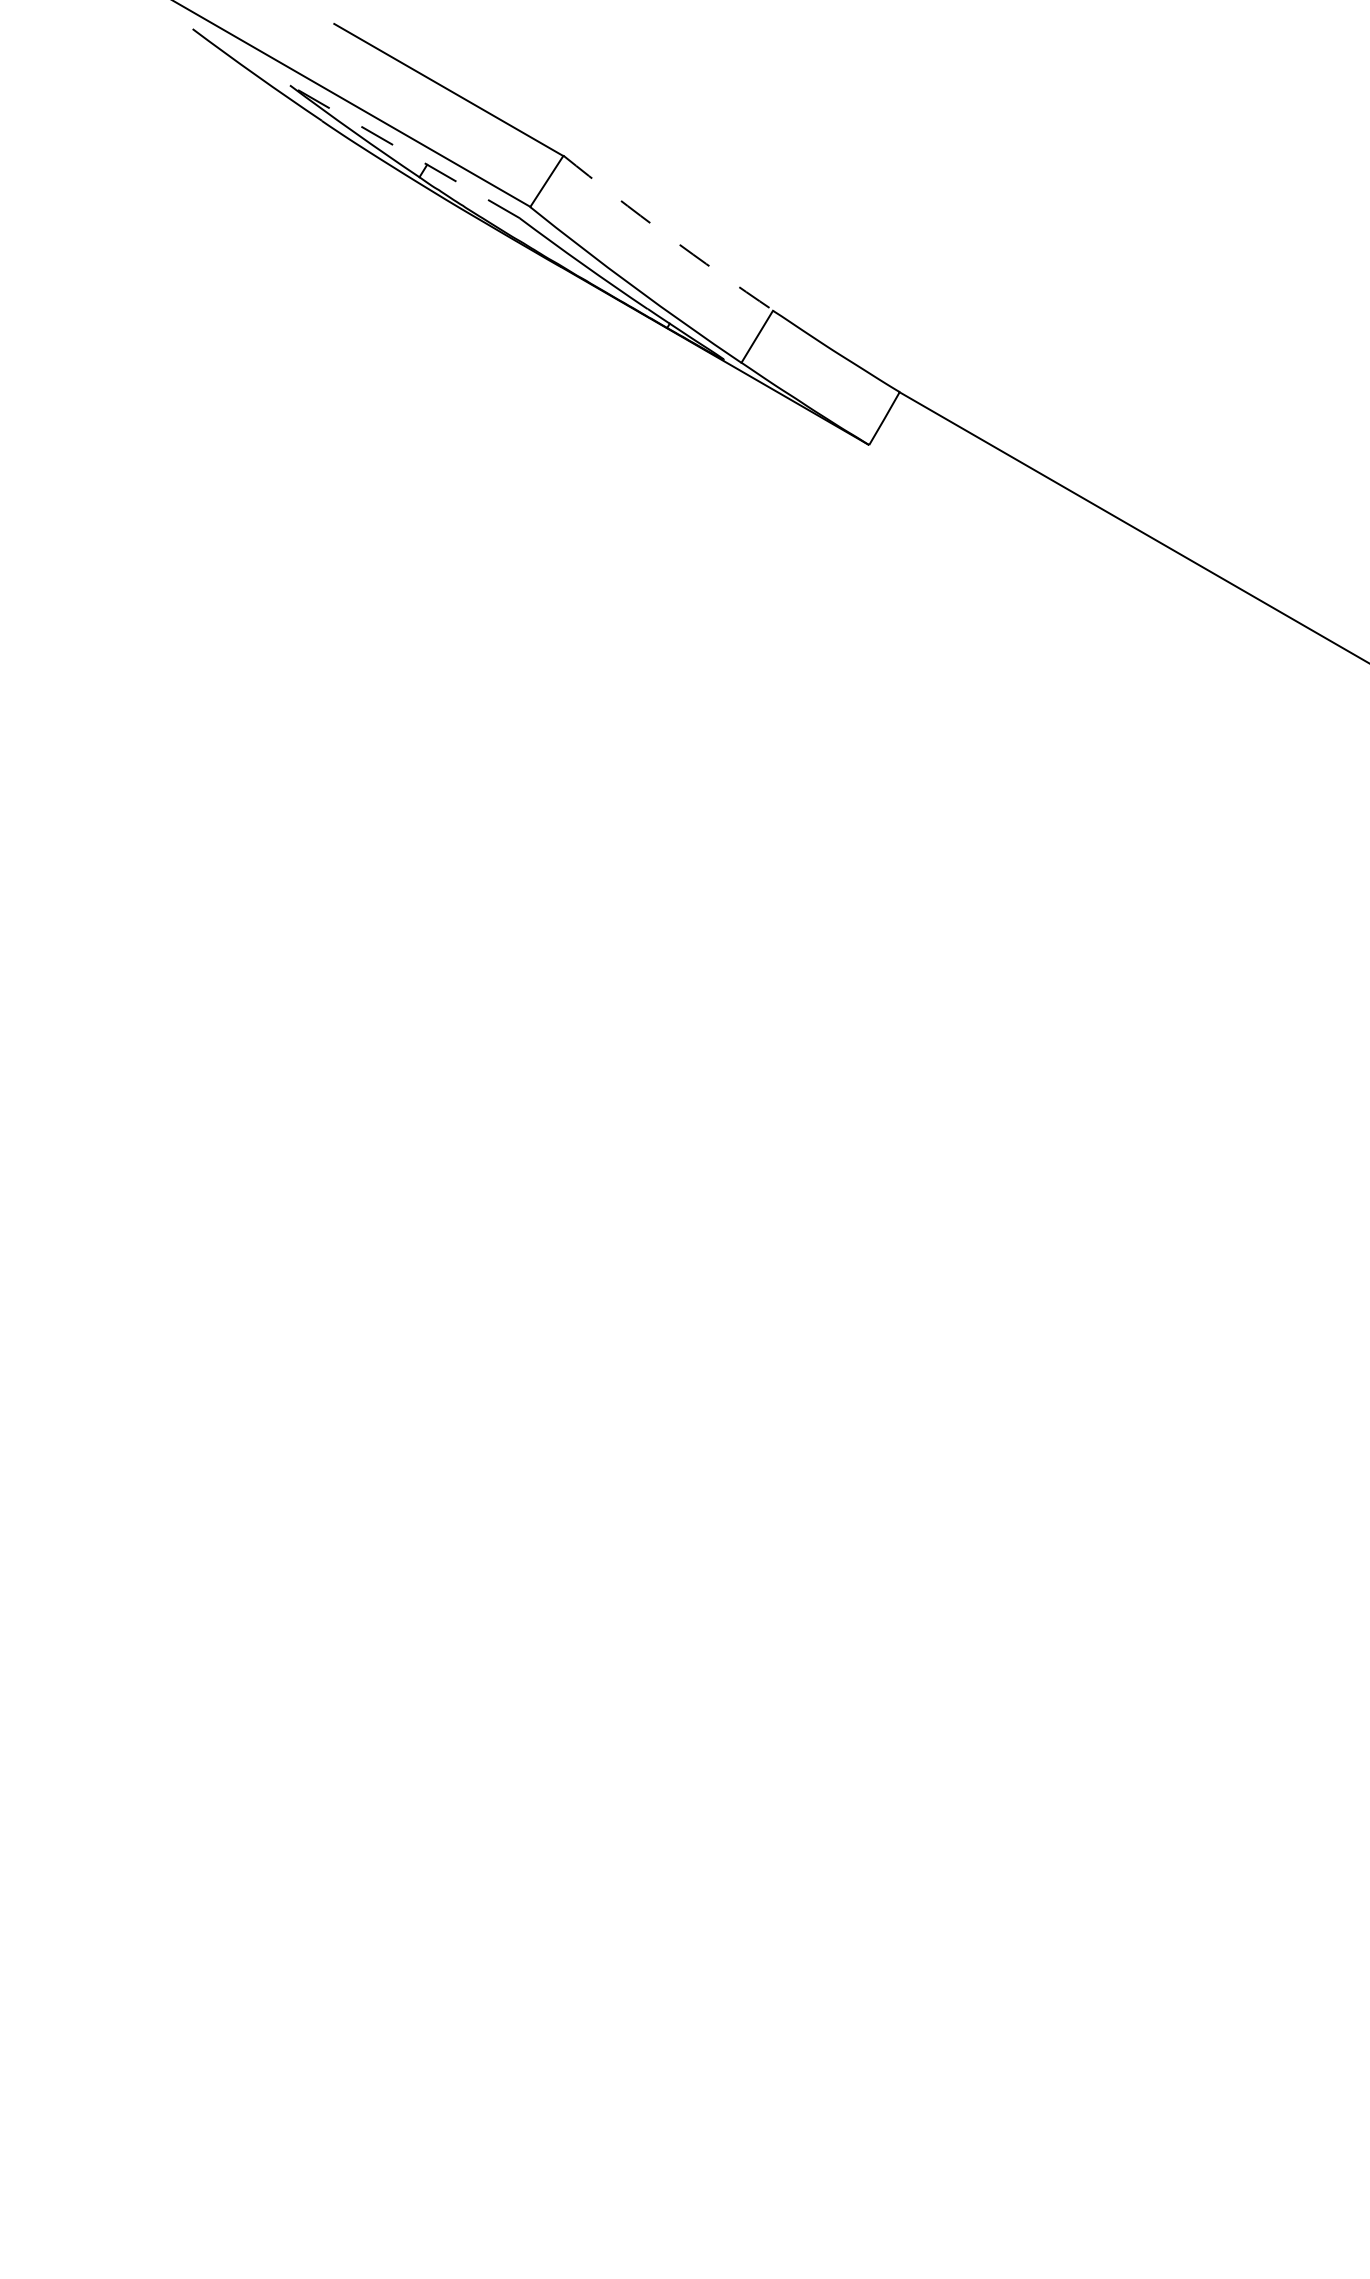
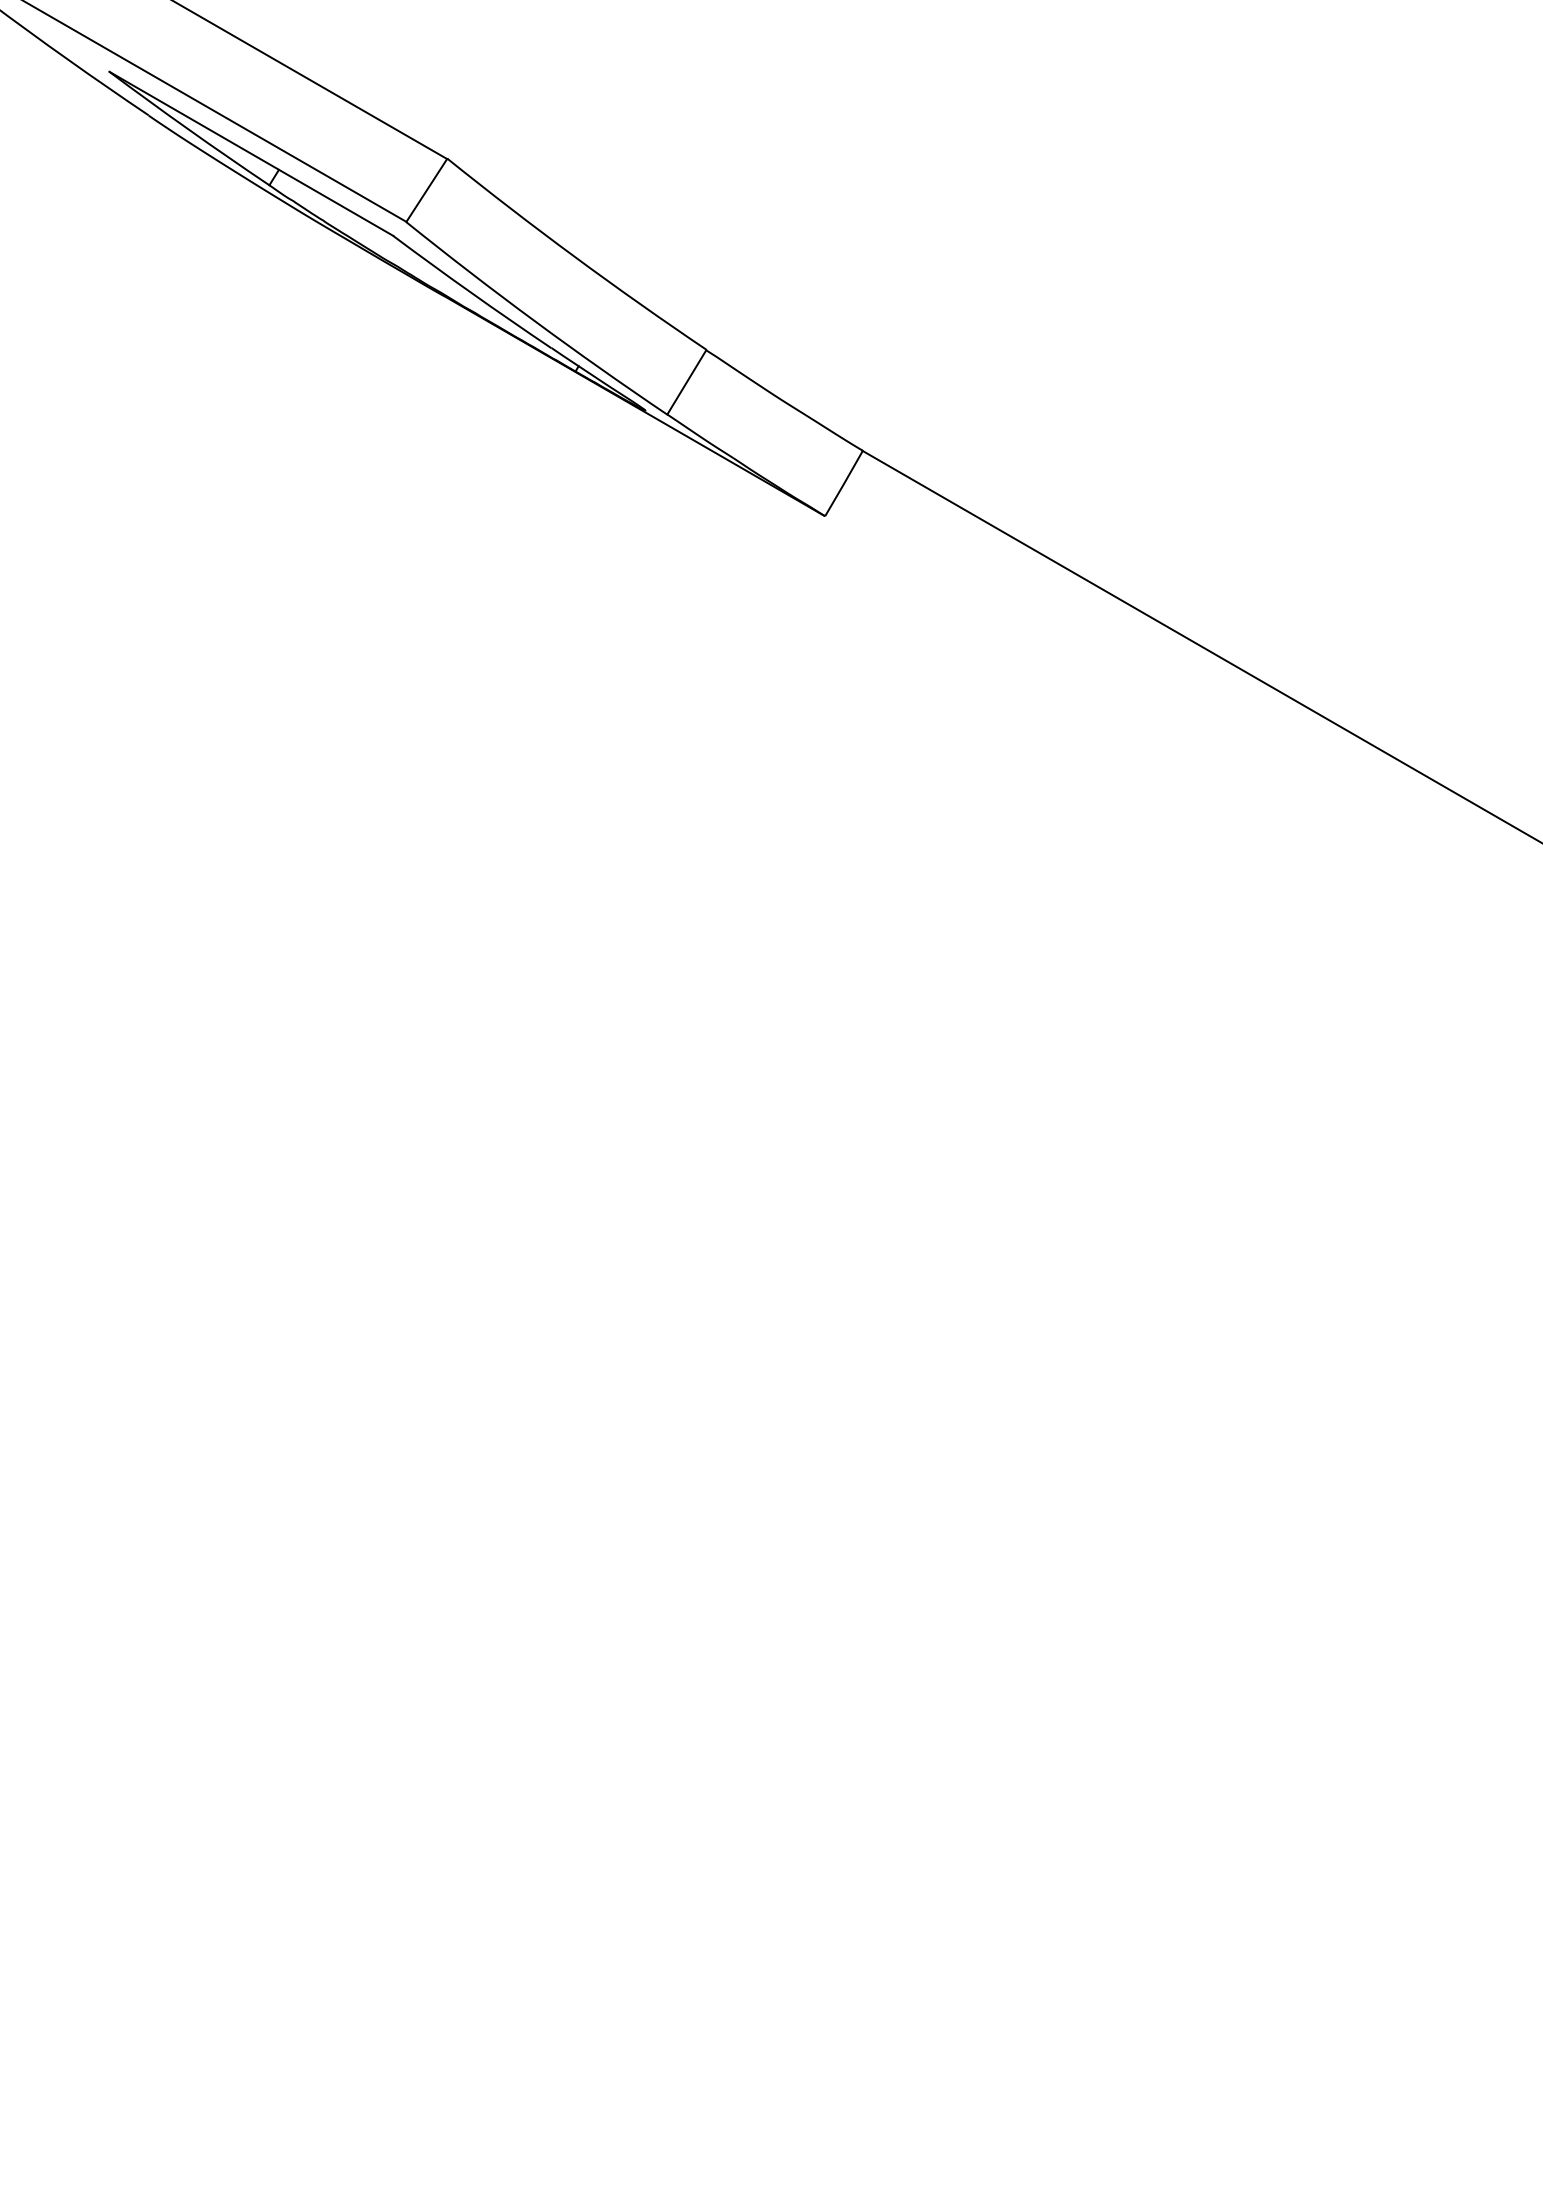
line: (404, 151) -> (250, 153), dashed -> solid
arc: (666, 235) -> (574, 257), dashed -> solid

